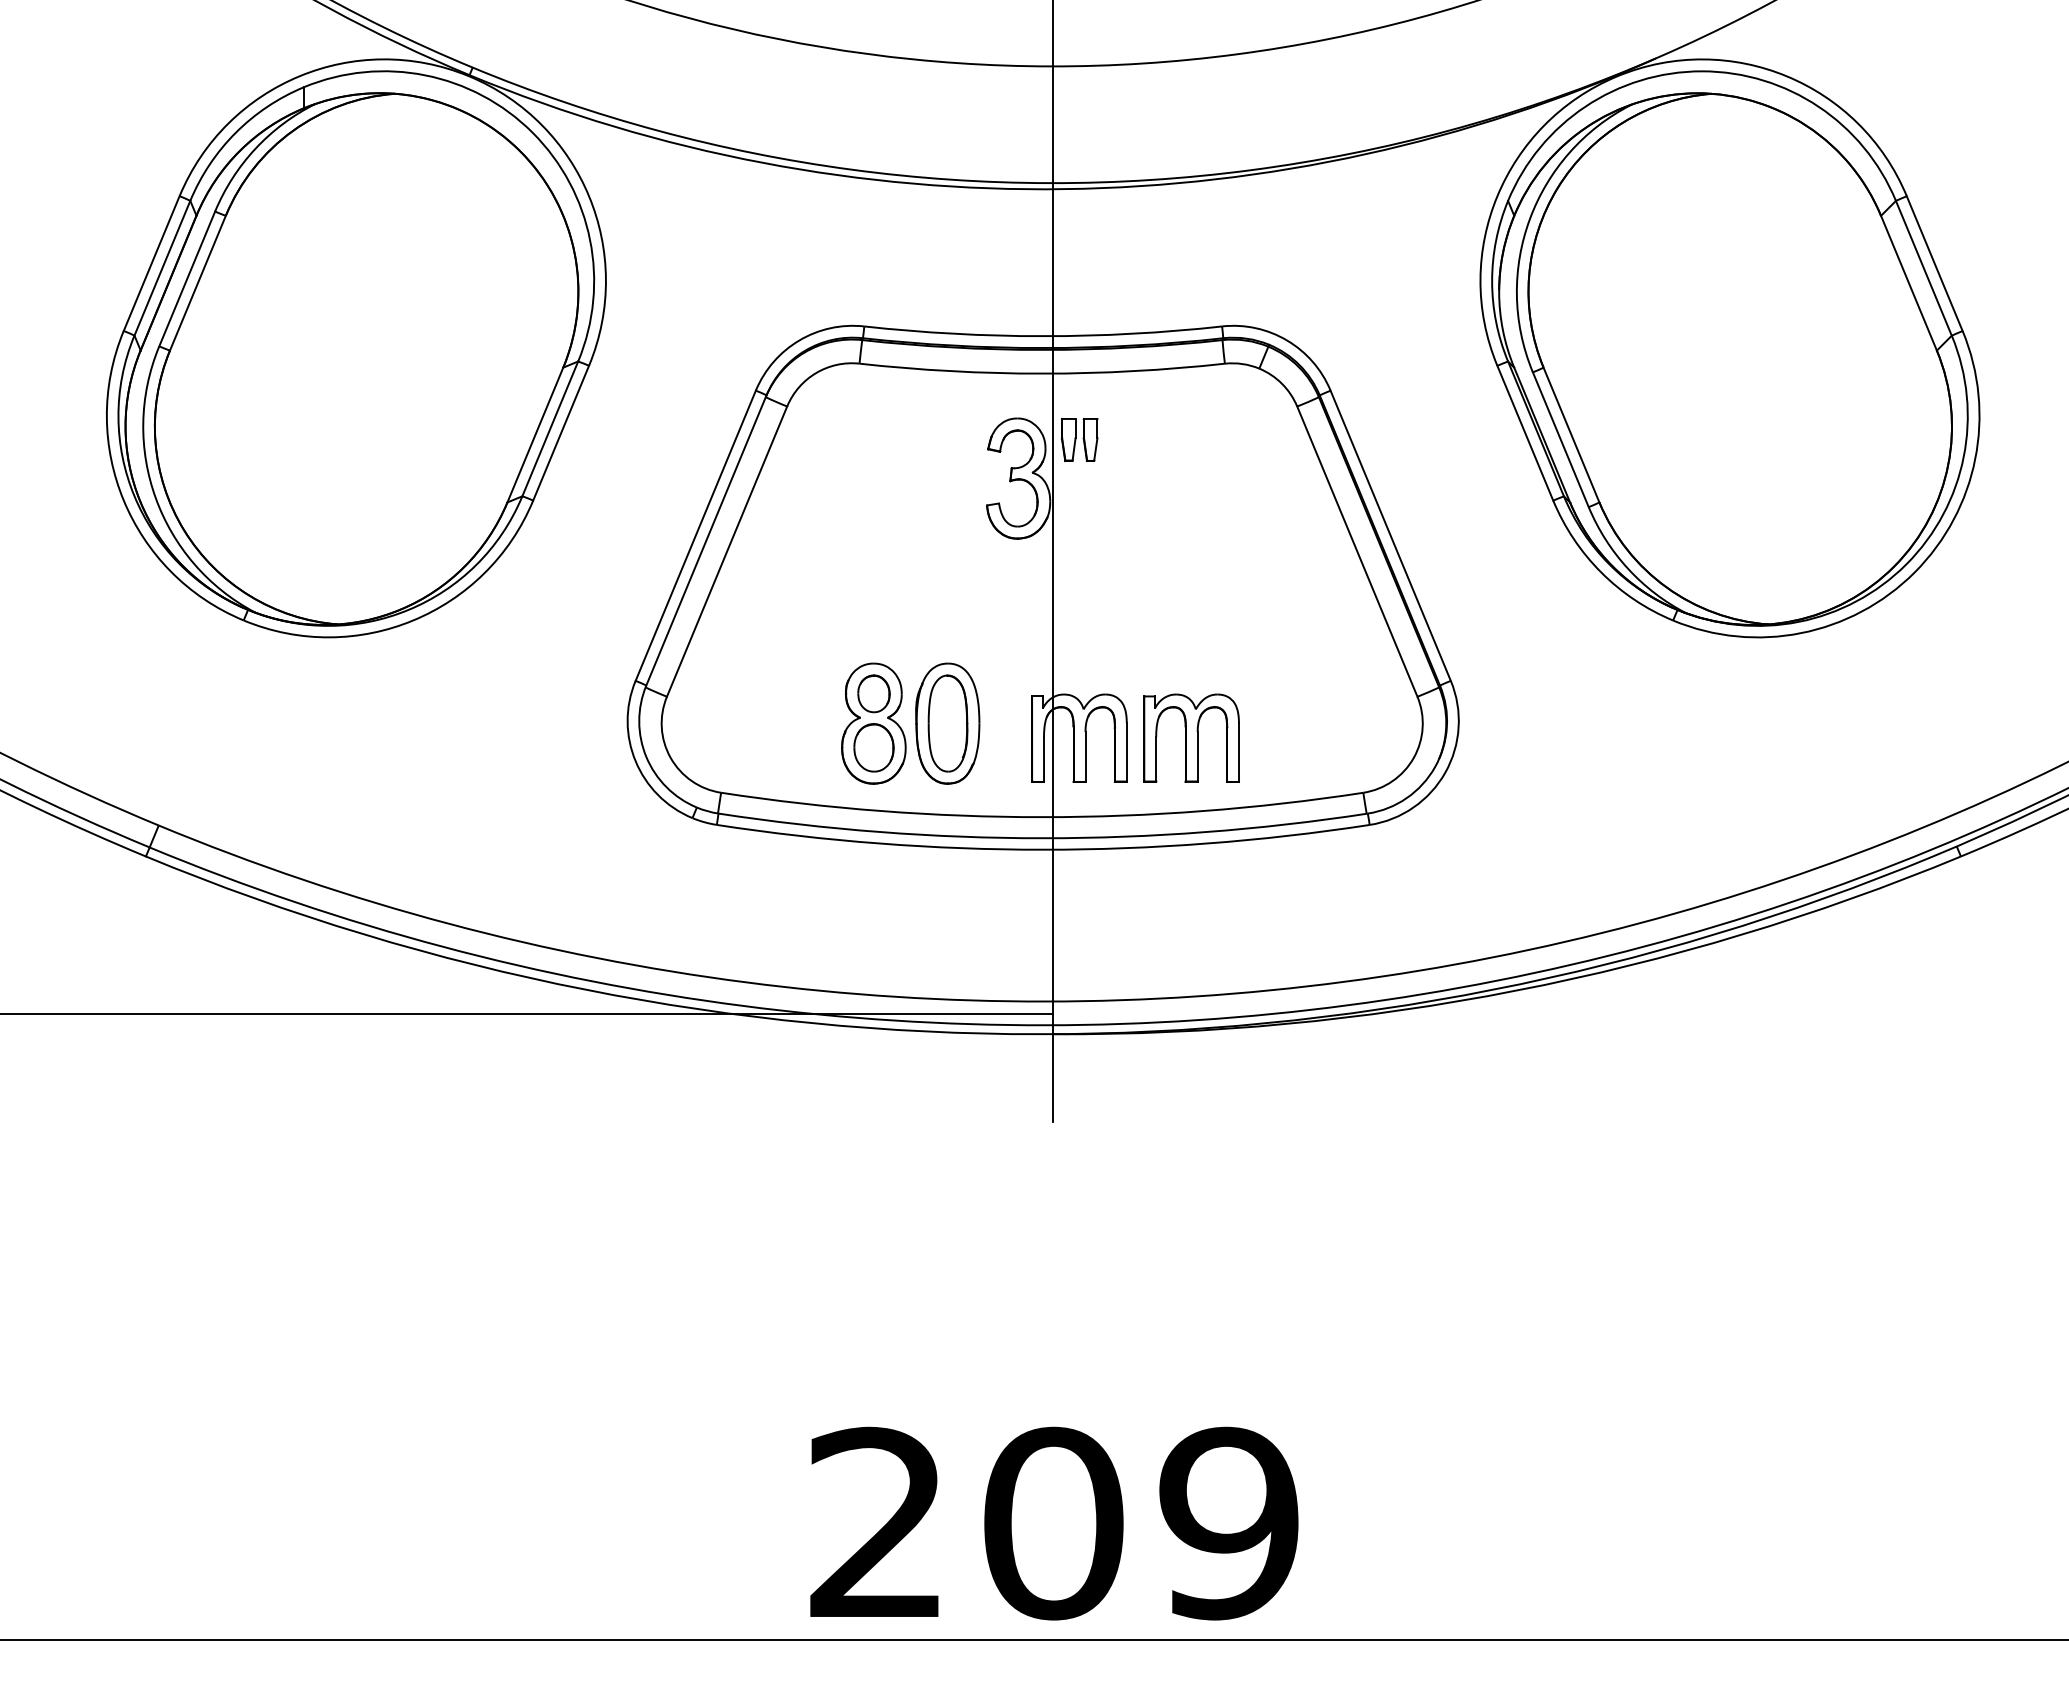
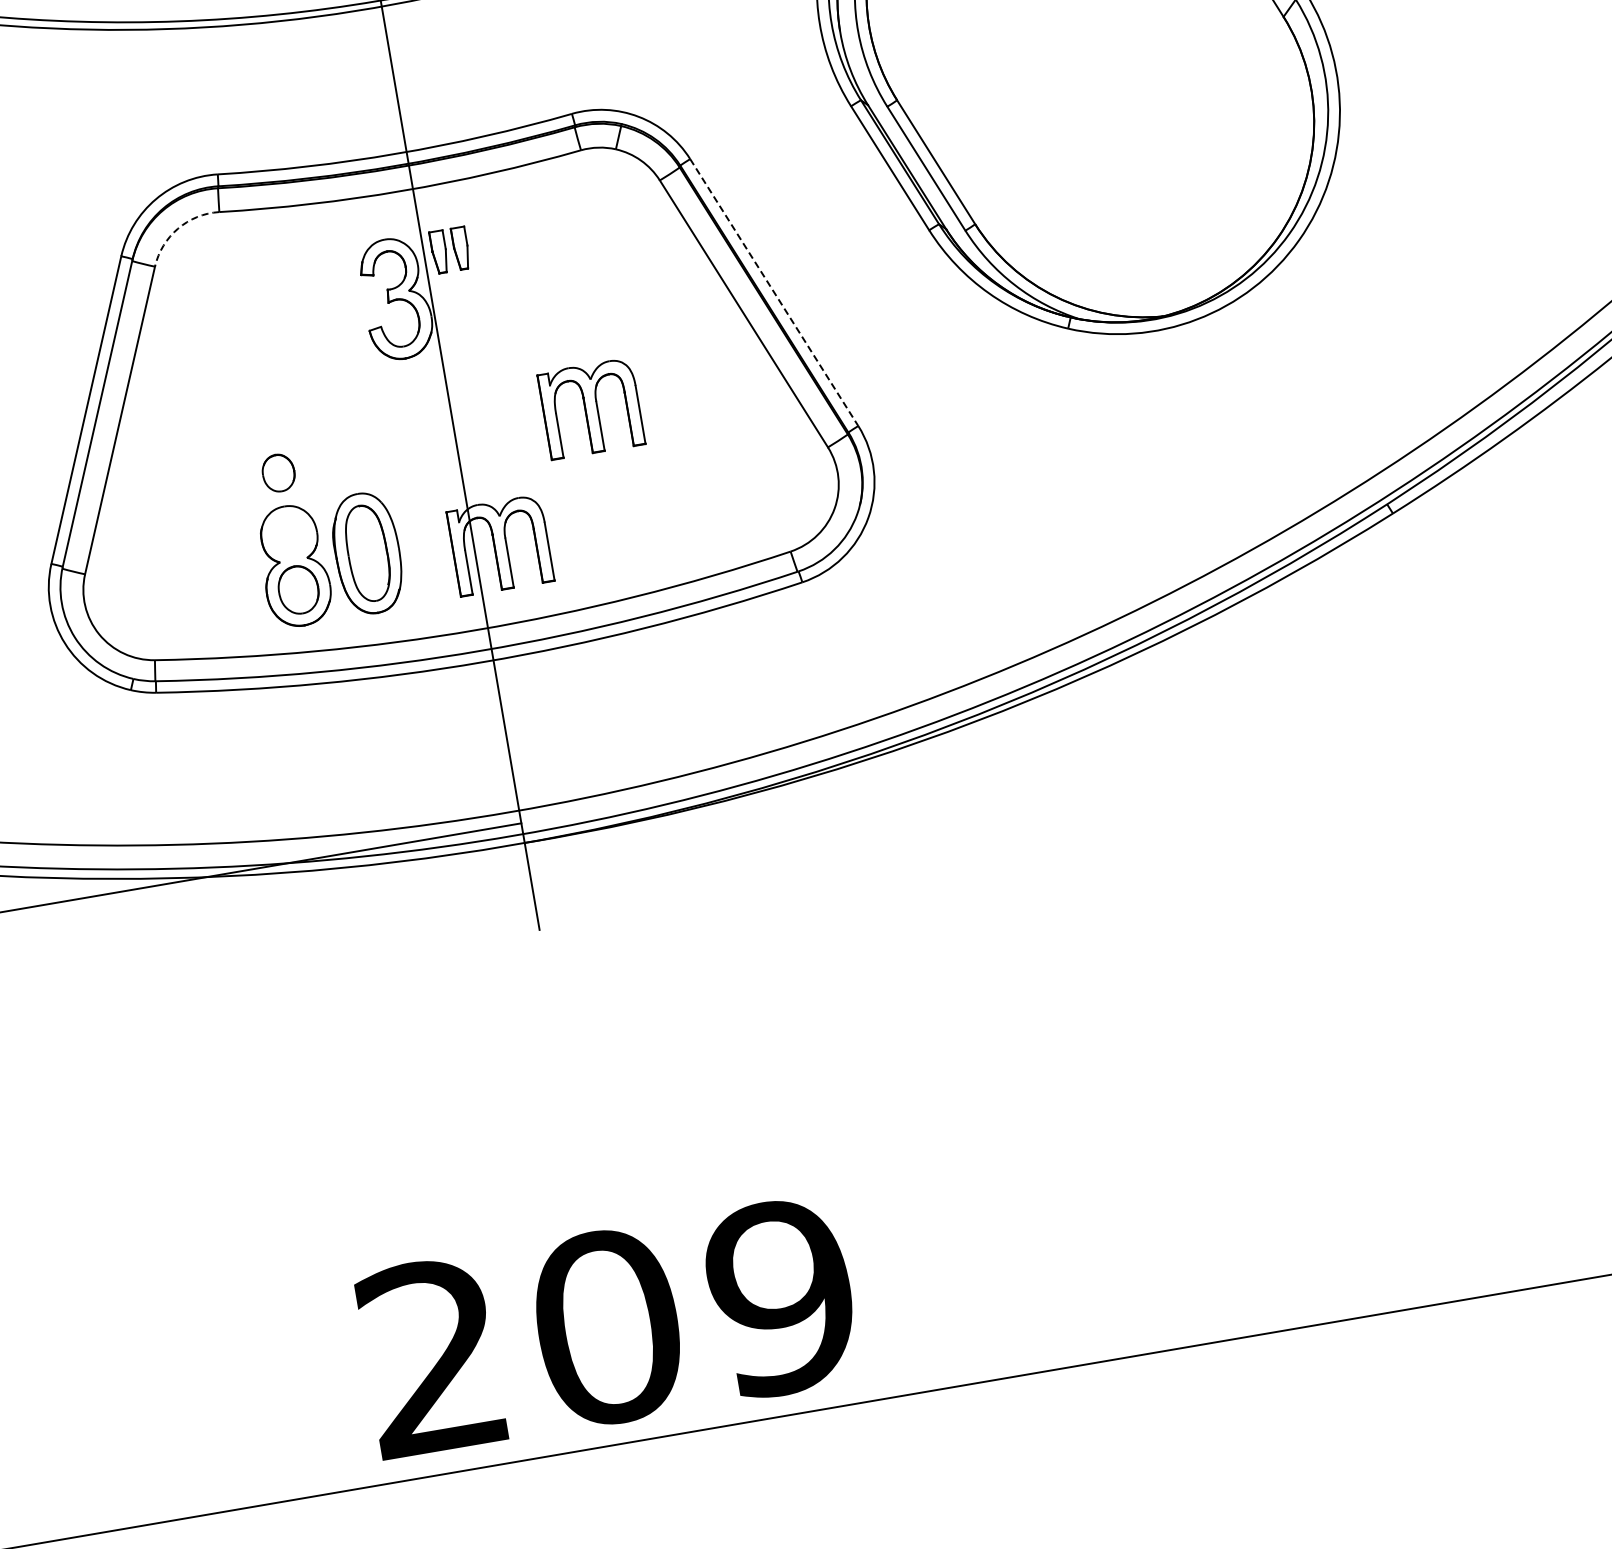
arc: (816, 373) -> (178, 229), solid -> dashed
line: (1390, 536) -> (774, 293), solid -> dashed
part: (873, 693) -> (278, 472), moved
part: (1191, 737) -> (591, 408), moved

